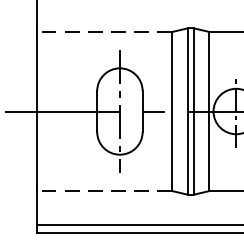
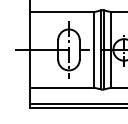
line: (104, 32) -> (61, 12), dashed -> solid
line: (104, 190) -> (61, 87), dashed -> solid

